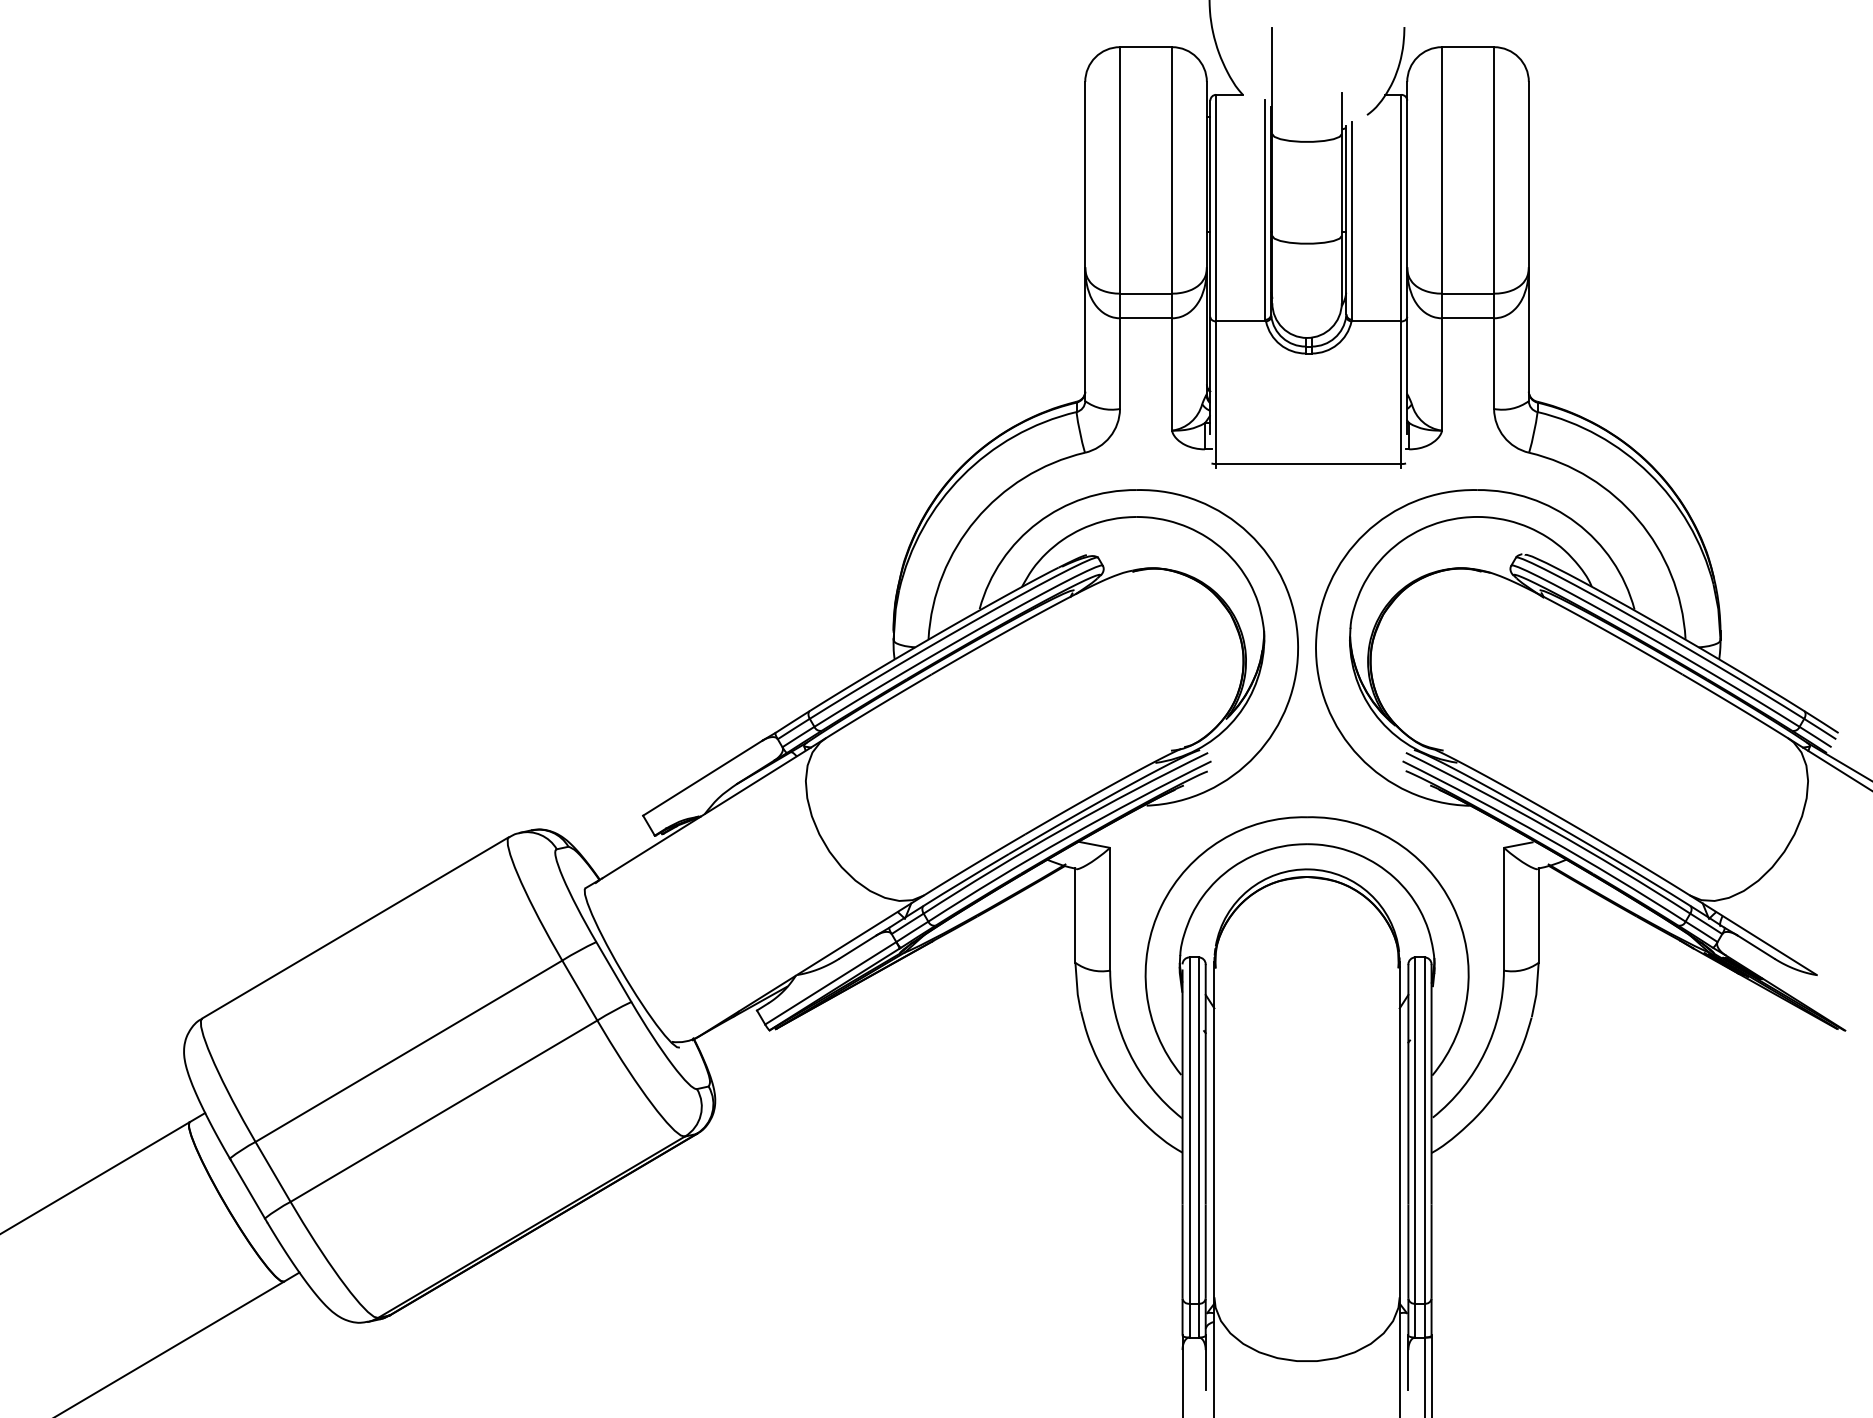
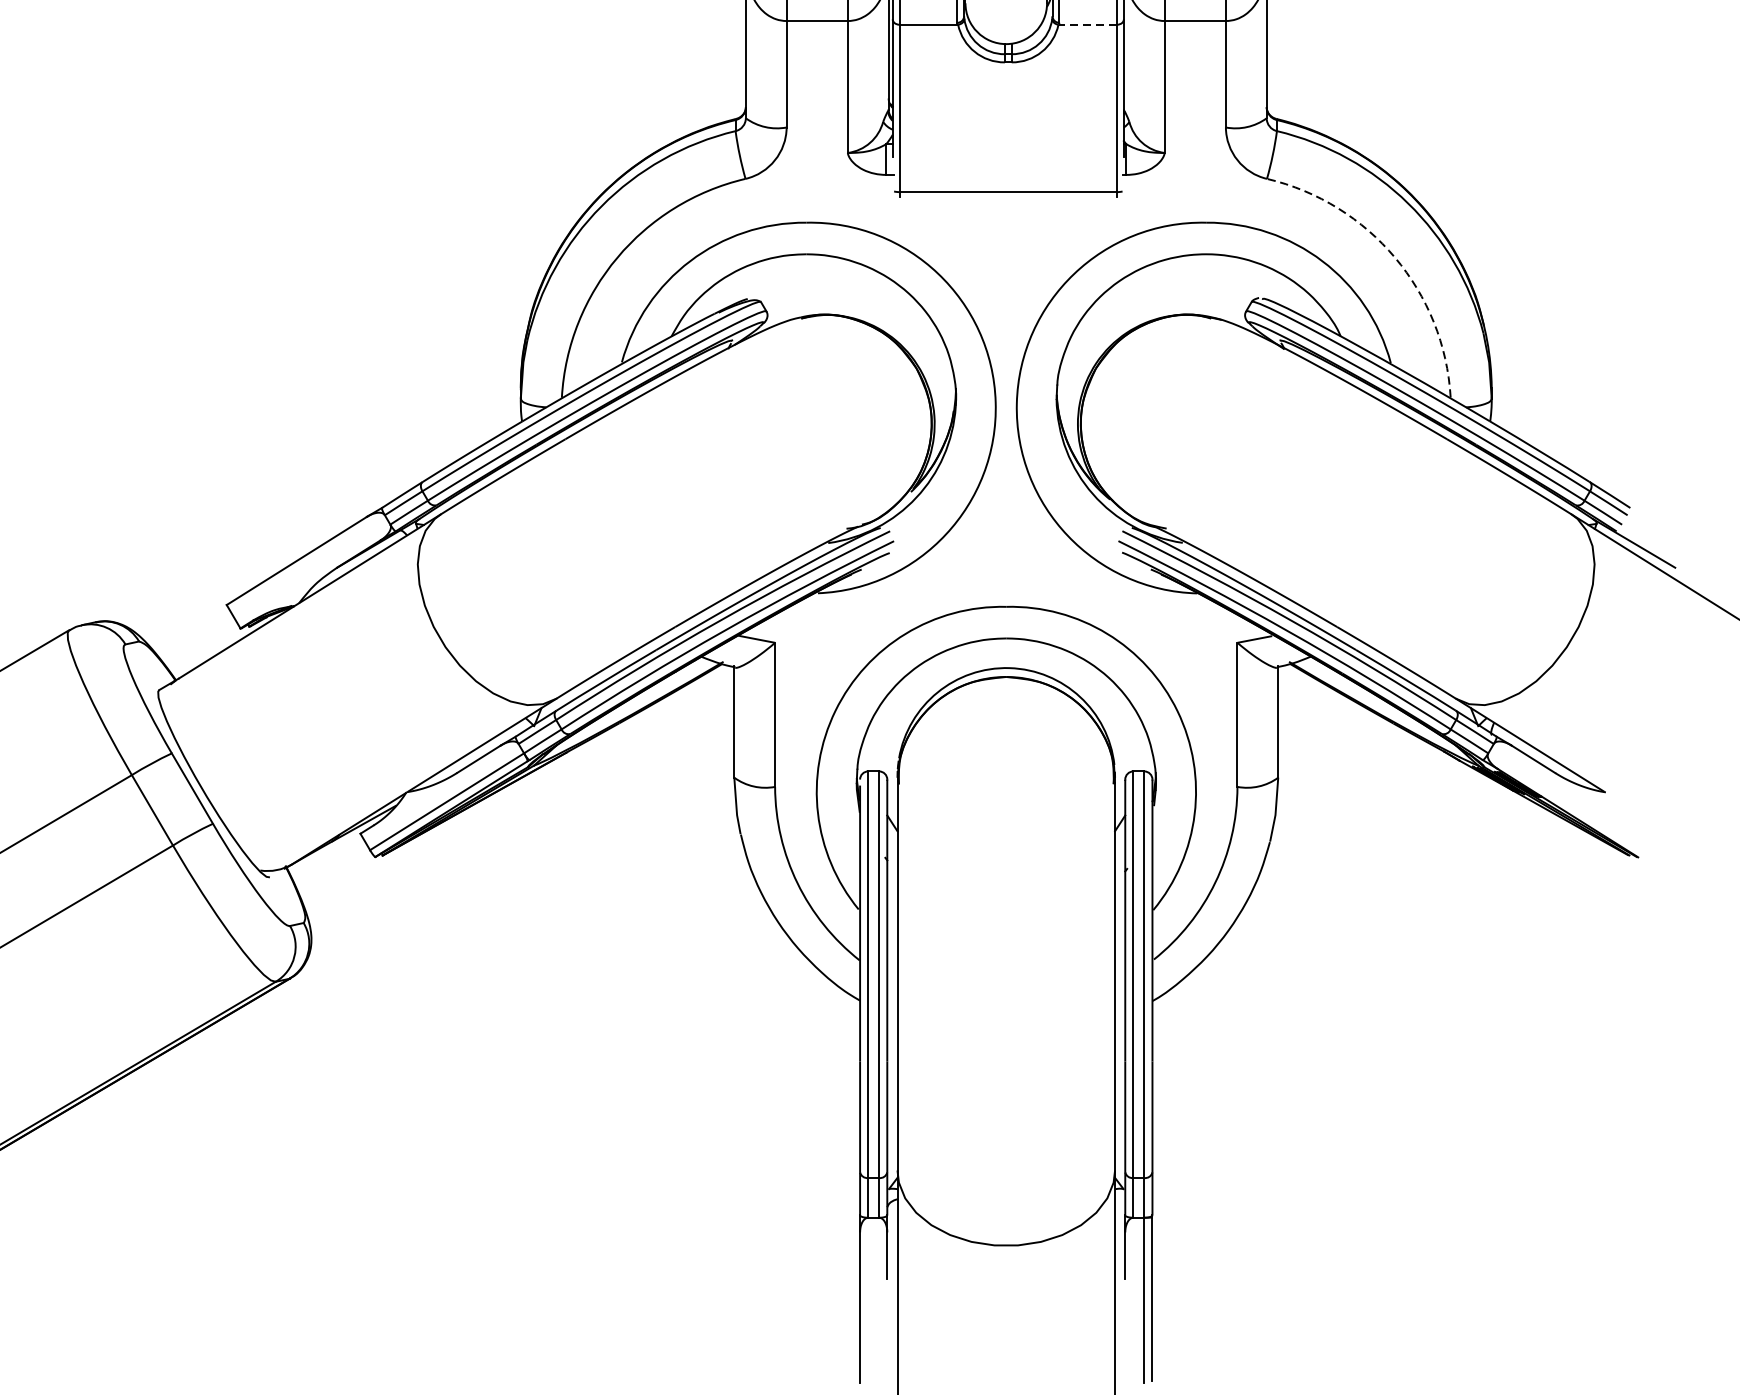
line: (1376, 321) -> (1087, 24), solid -> dashed
arc: (1638, 519) -> (1395, 257), solid -> dashed

